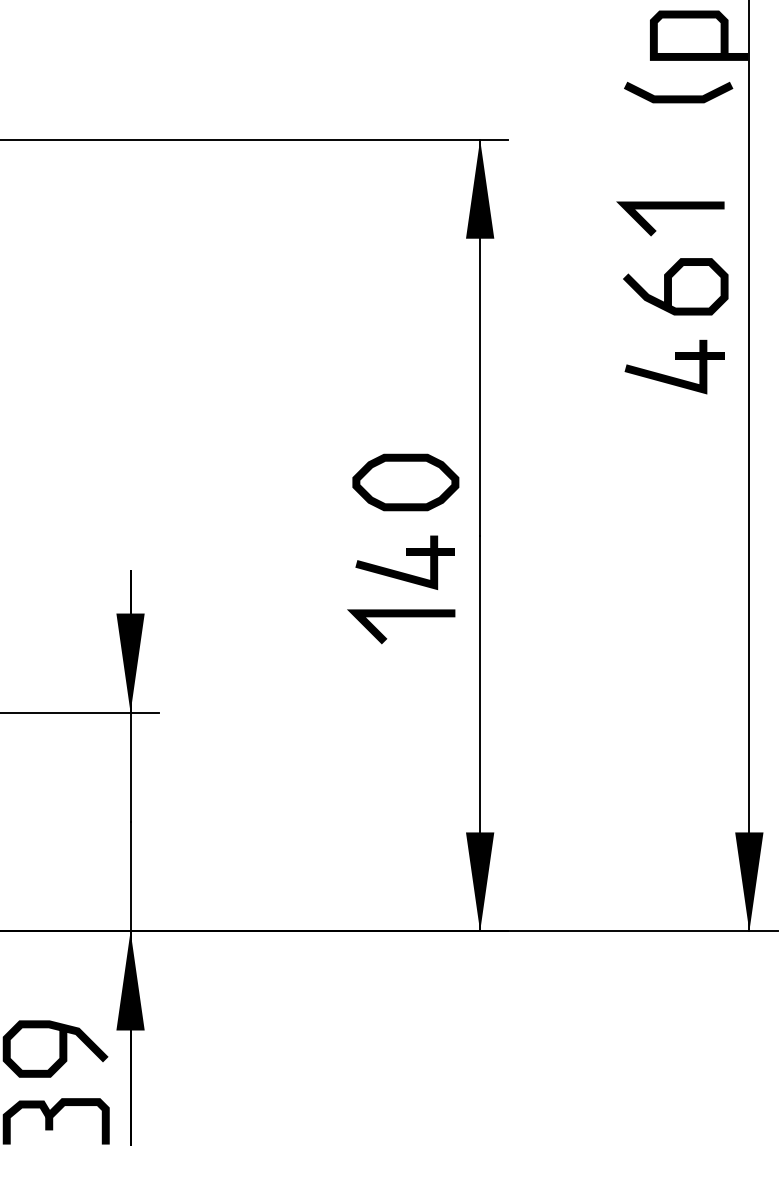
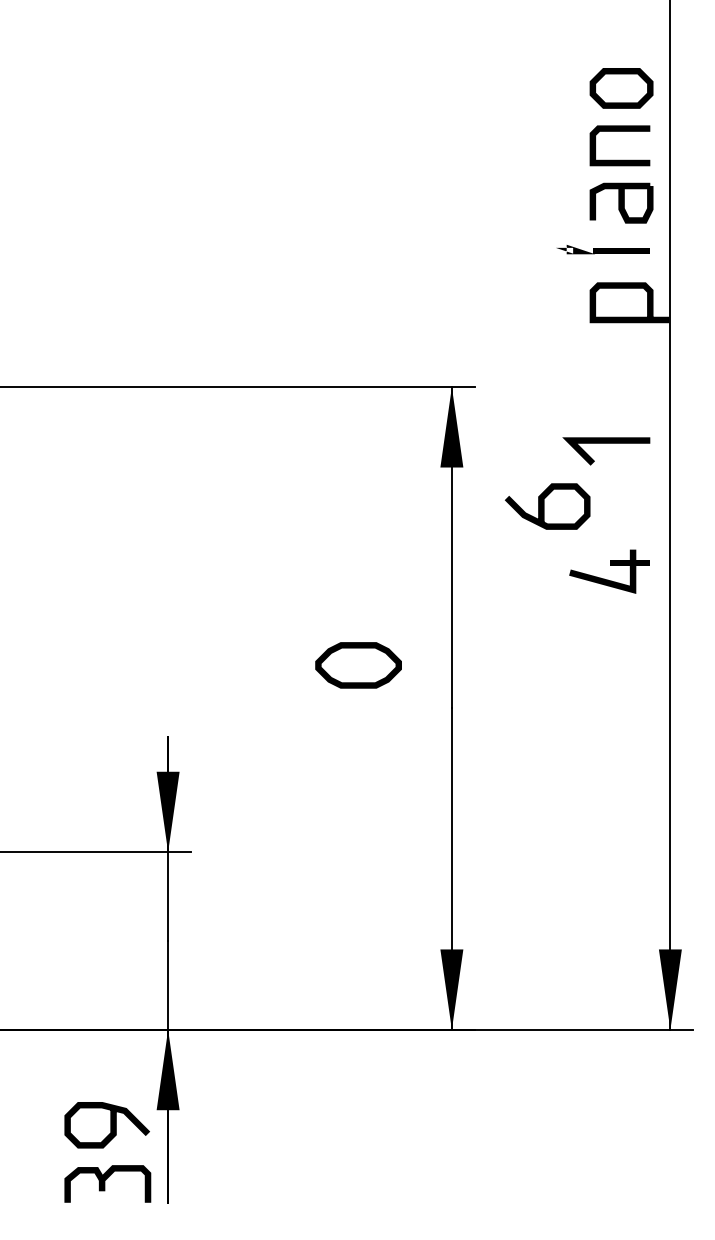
line: (678, 95) -> (612, 351), removed
curve: (671, 286) -> (544, 506), moved
part: (405, 482) -> (358, 665), moved
part: (406, 555) -> (392, 724), removed
line: (400, 616) -> (387, 774), removed

